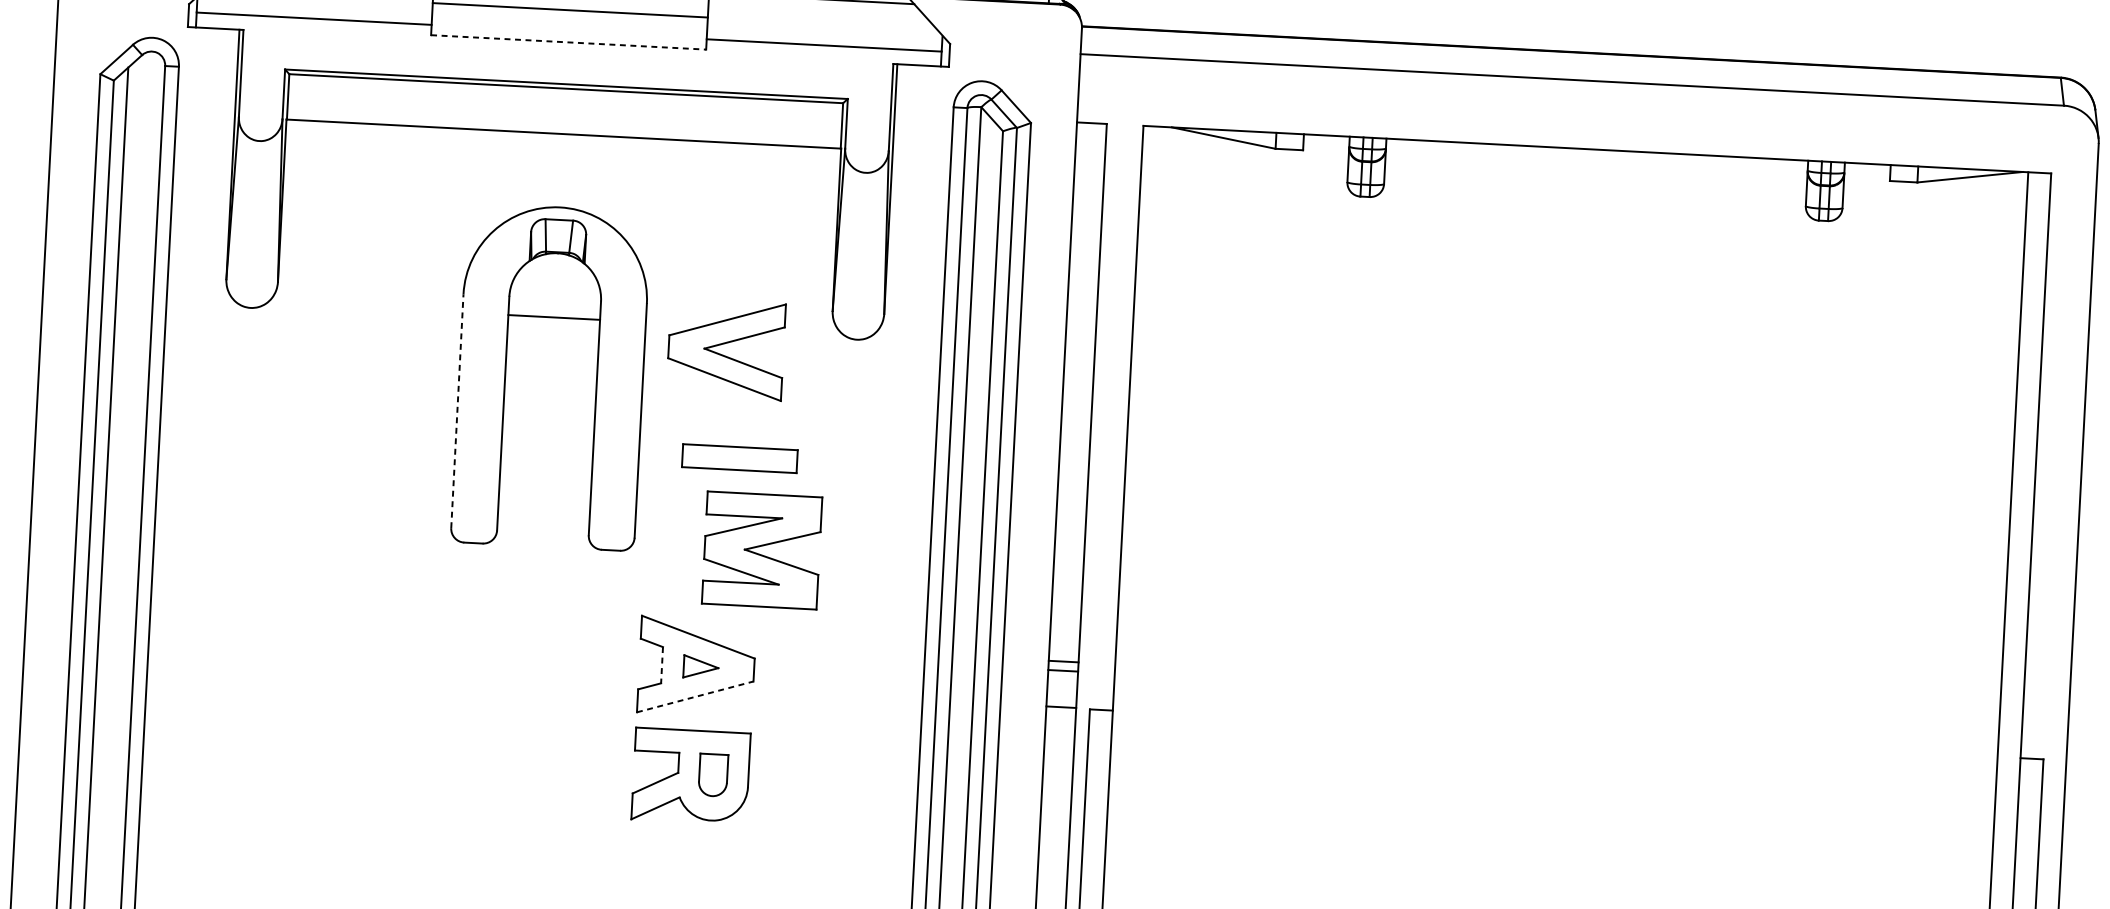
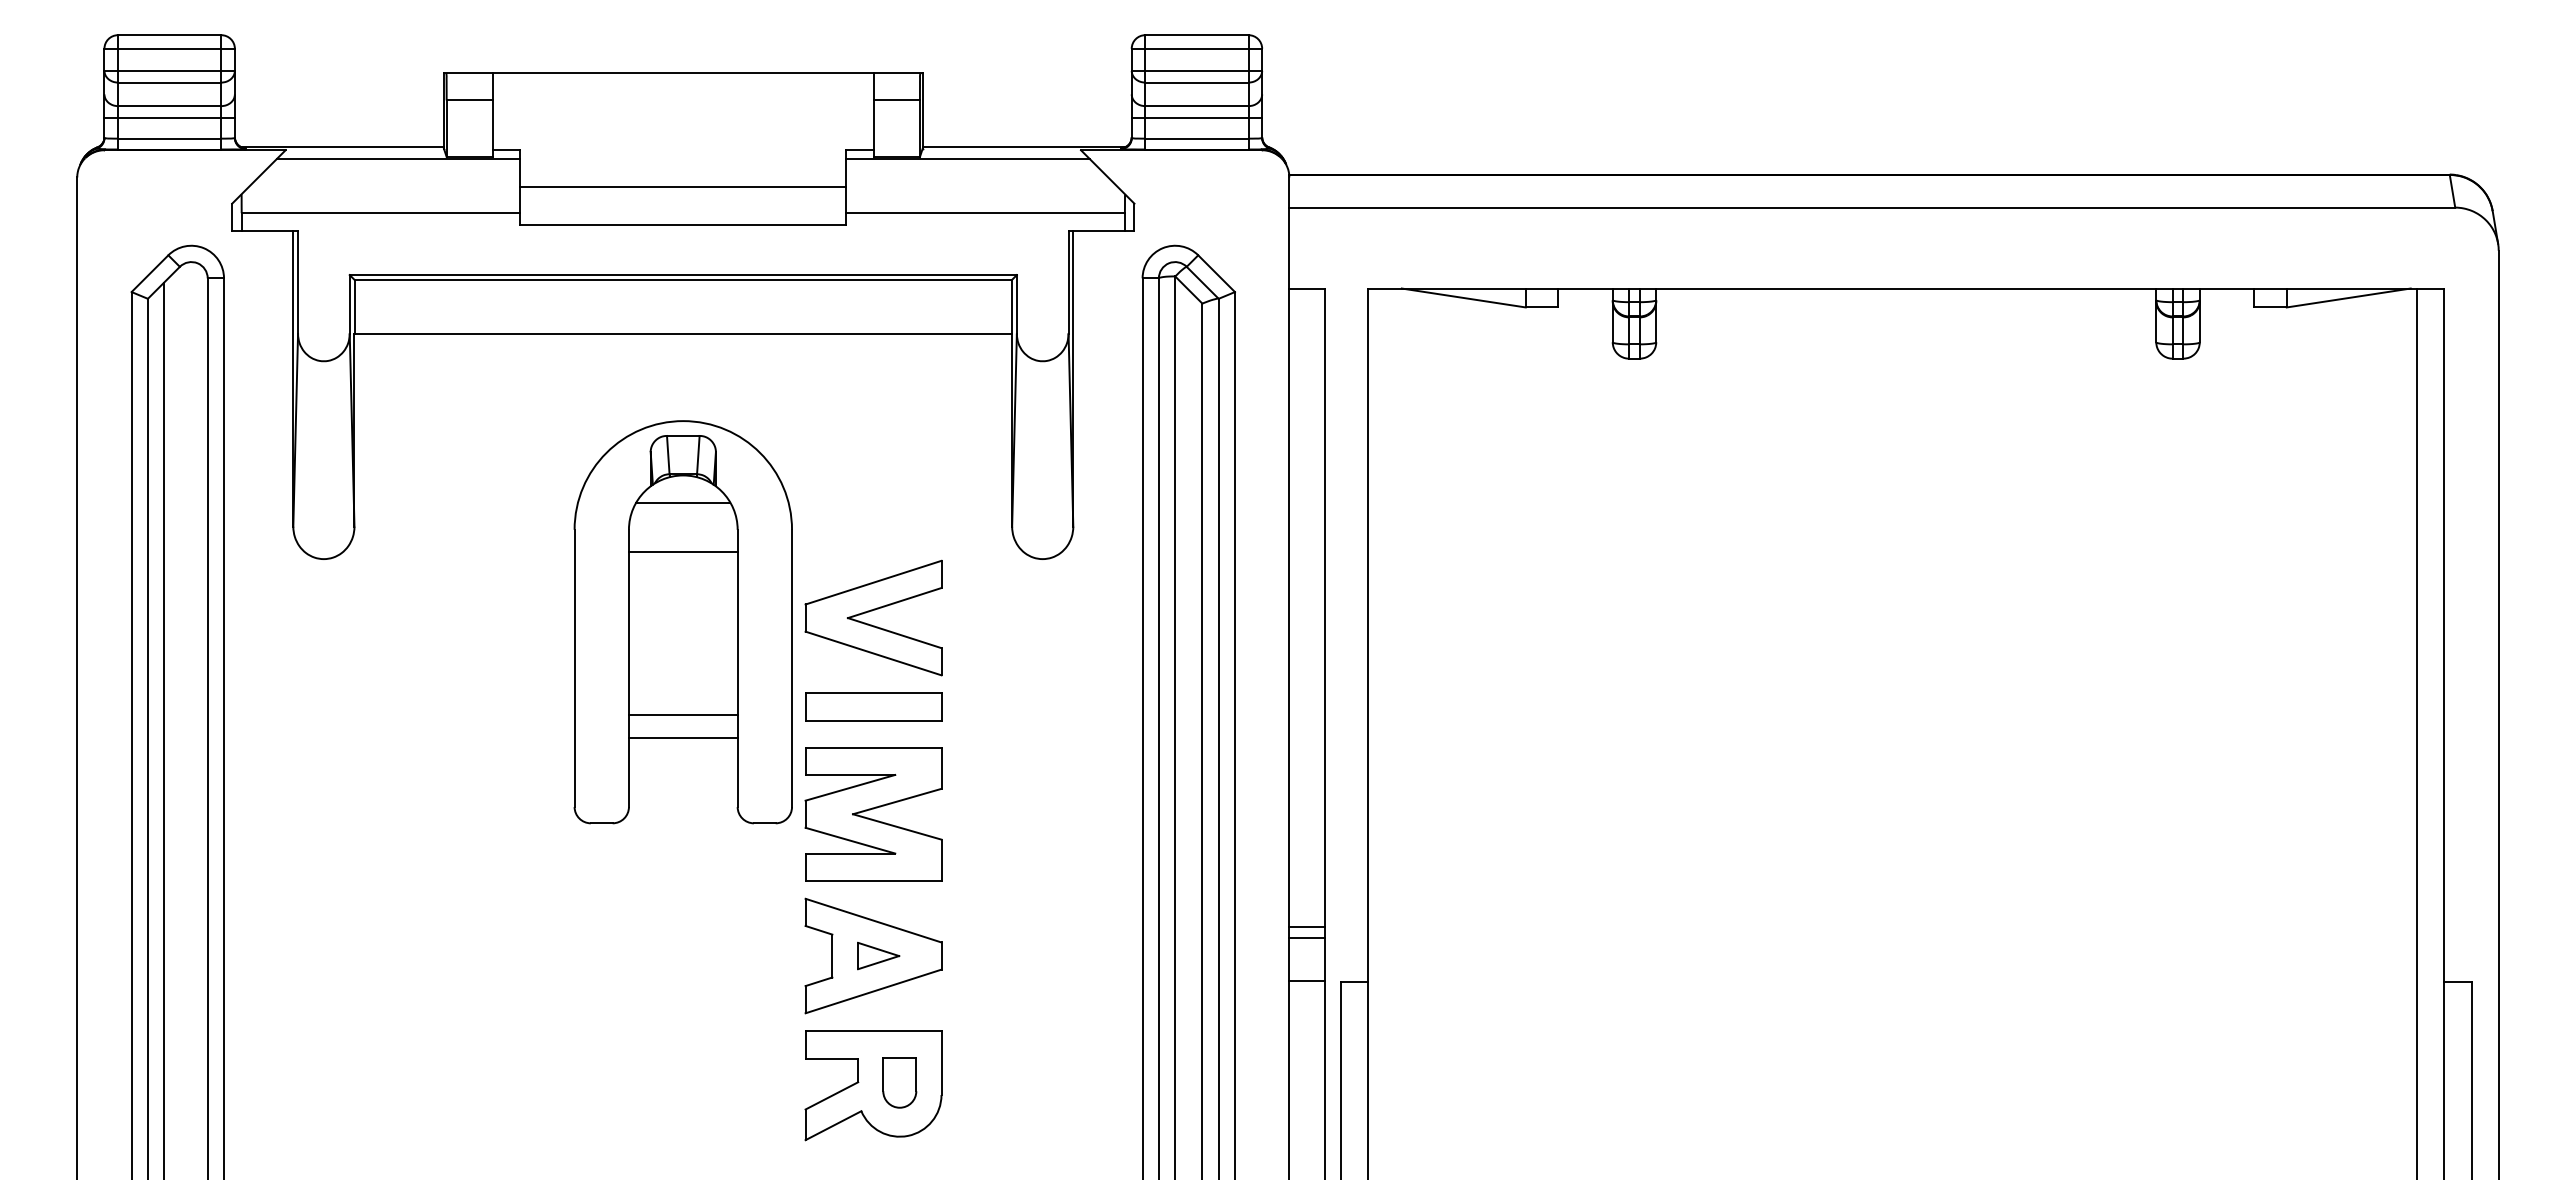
line: (568, 42) -> (683, 225), dashed -> solid
line: (556, 276) -> (683, 502), added
part: (725, 344) -> (872, 611), moved
line: (457, 411) -> (574, 668), dashed -> solid
line: (546, 455) -> (682, 715), added
part: (739, 458) -> (873, 706), moved
line: (545, 475) -> (682, 738), added
part: (762, 550) -> (873, 814), moved
line: (662, 665) -> (832, 956), dashed -> solid
line: (696, 696) -> (874, 991), dashed -> solid

